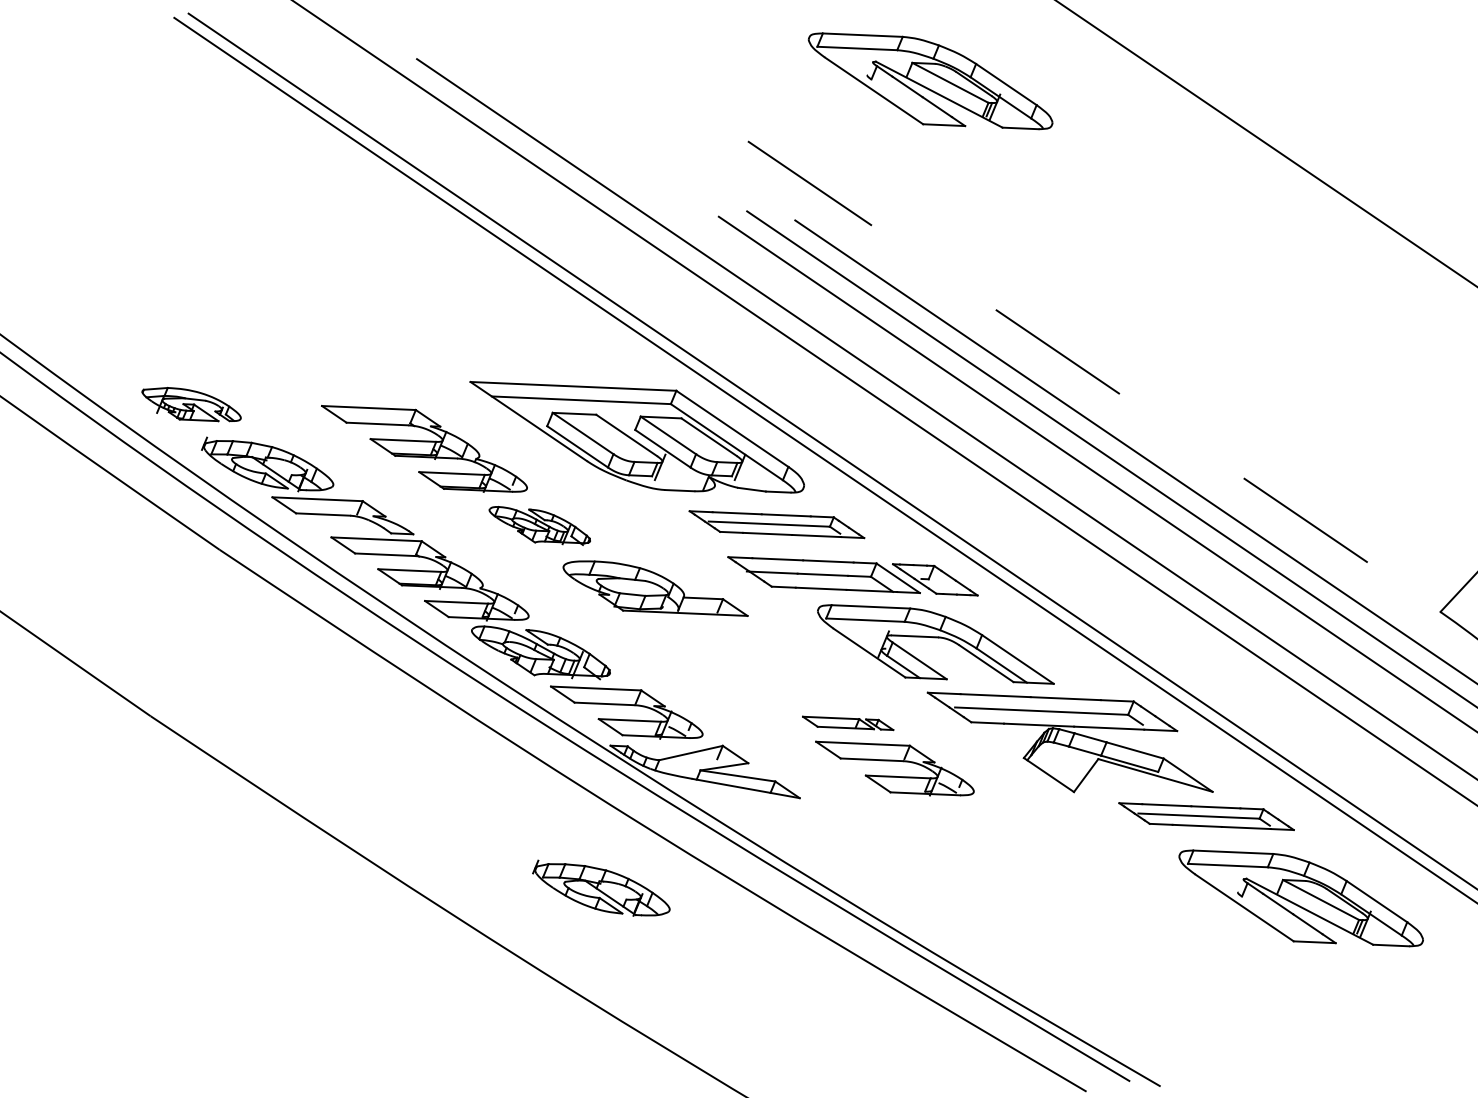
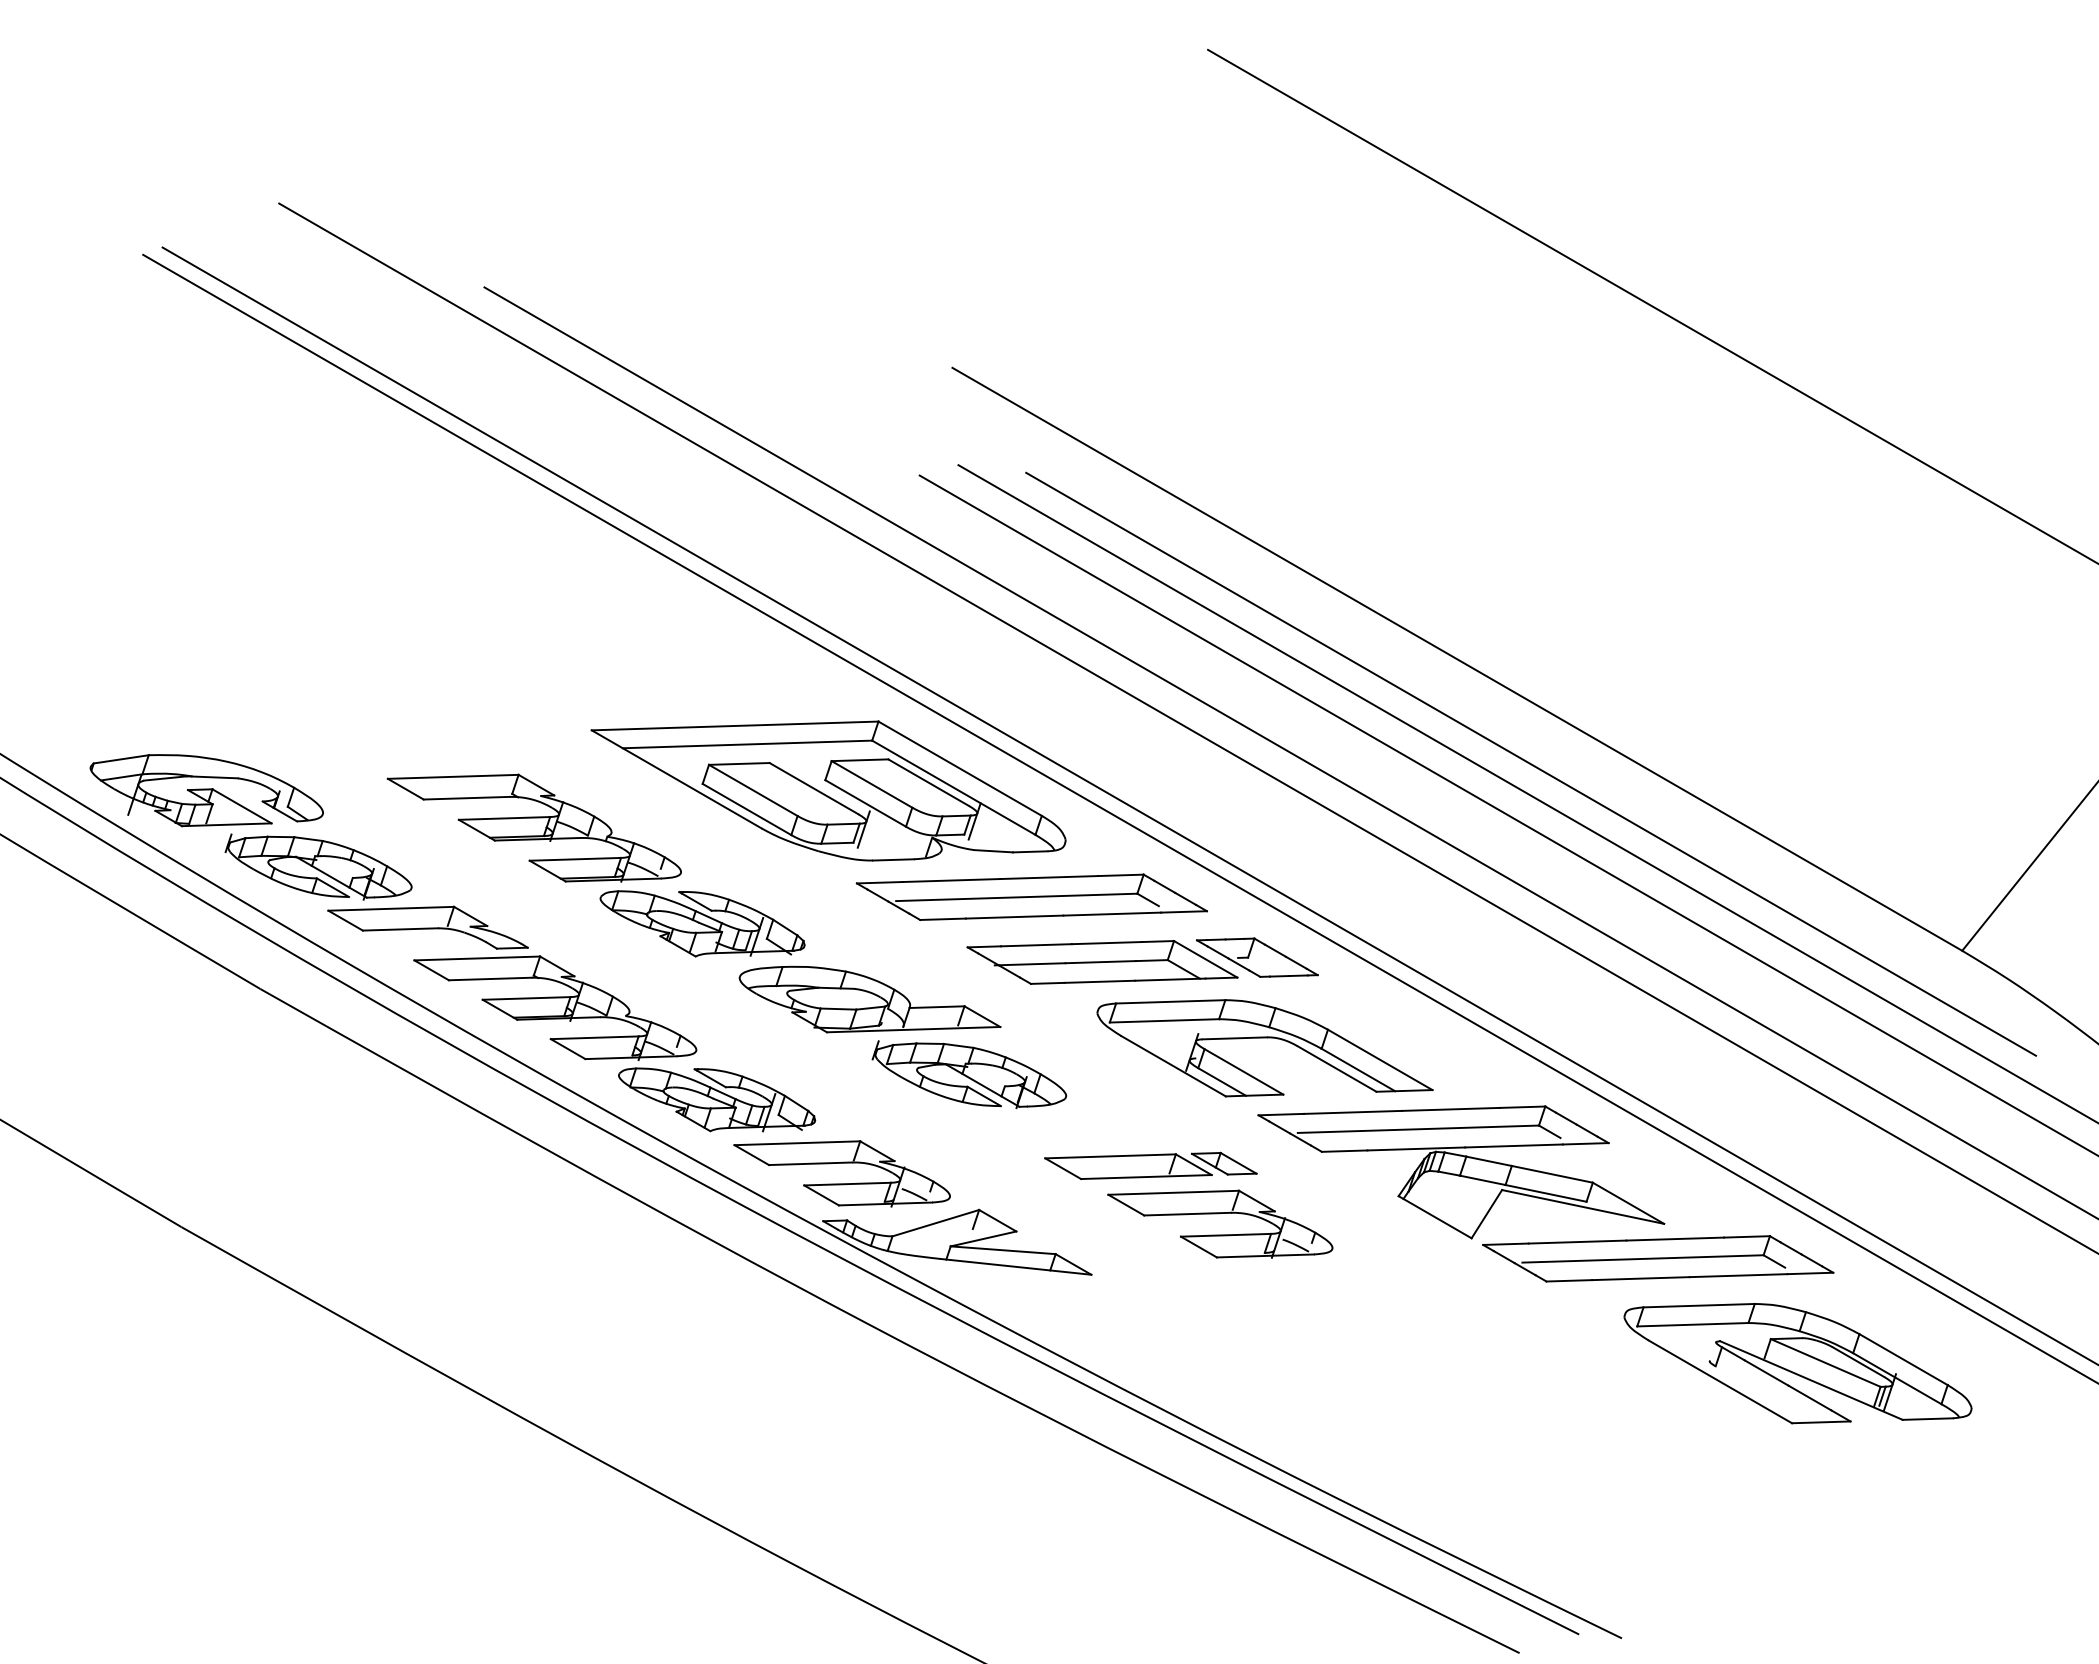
part: (930, 81) -> (1199, 266), removed
line: (1094, 376) -> (1457, 659), dashed -> solid
part: (191, 404) -> (206, 790), size x1.67
part: (776, 524) -> (1031, 896), size x1.43
part: (539, 526) -> (702, 923), size x1.43
part: (847, 723) -> (1150, 1165), size x1.67
part: (1206, 816) -> (1658, 1258), size x1.43
part: (601, 889) -> (969, 1074), moved

